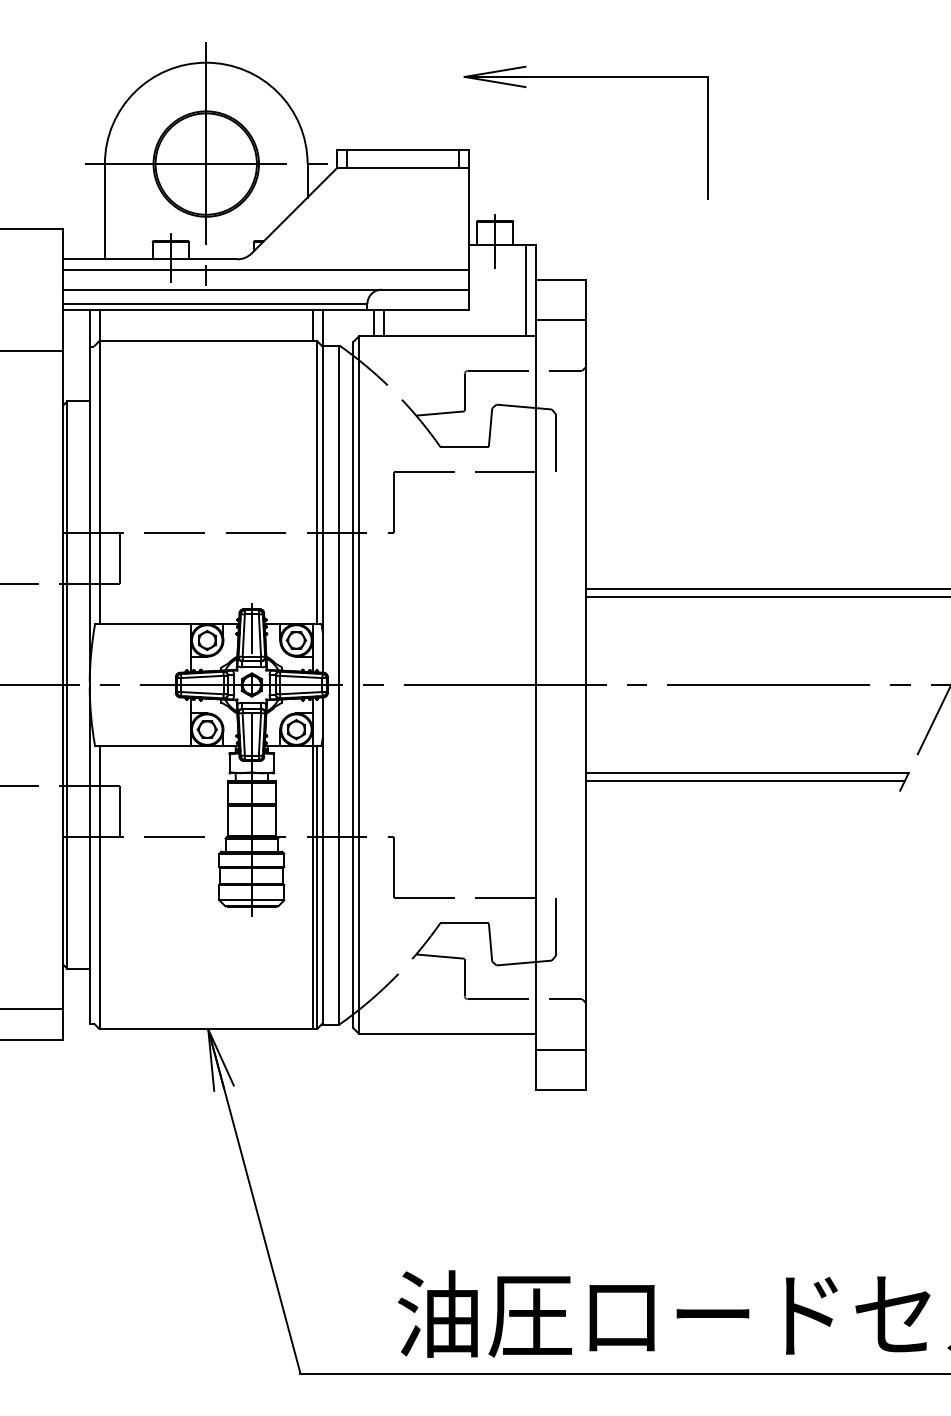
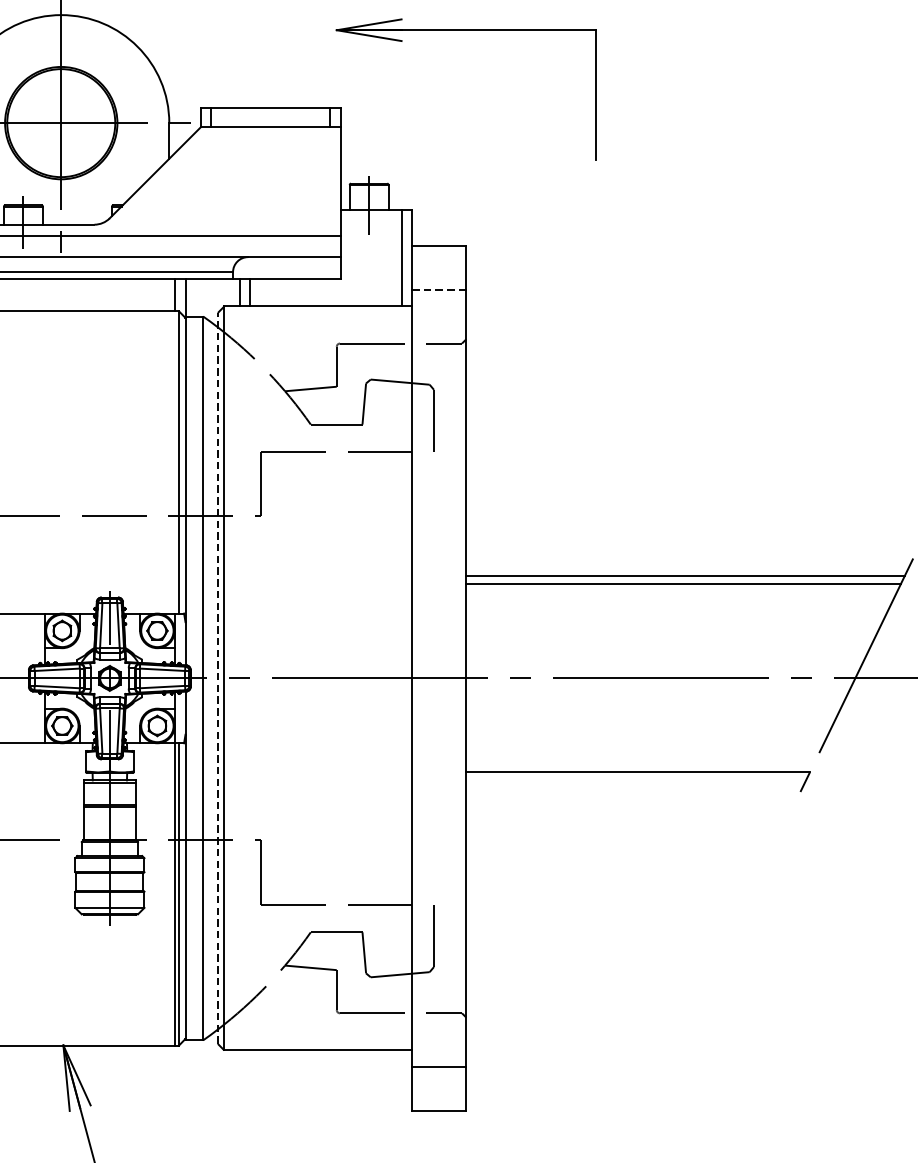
line: (560, 320) -> (438, 289), solid -> dashed
line: (353, 685) -> (218, 678), solid -> dashed
line: (745, 781) -> (636, 781), removed

